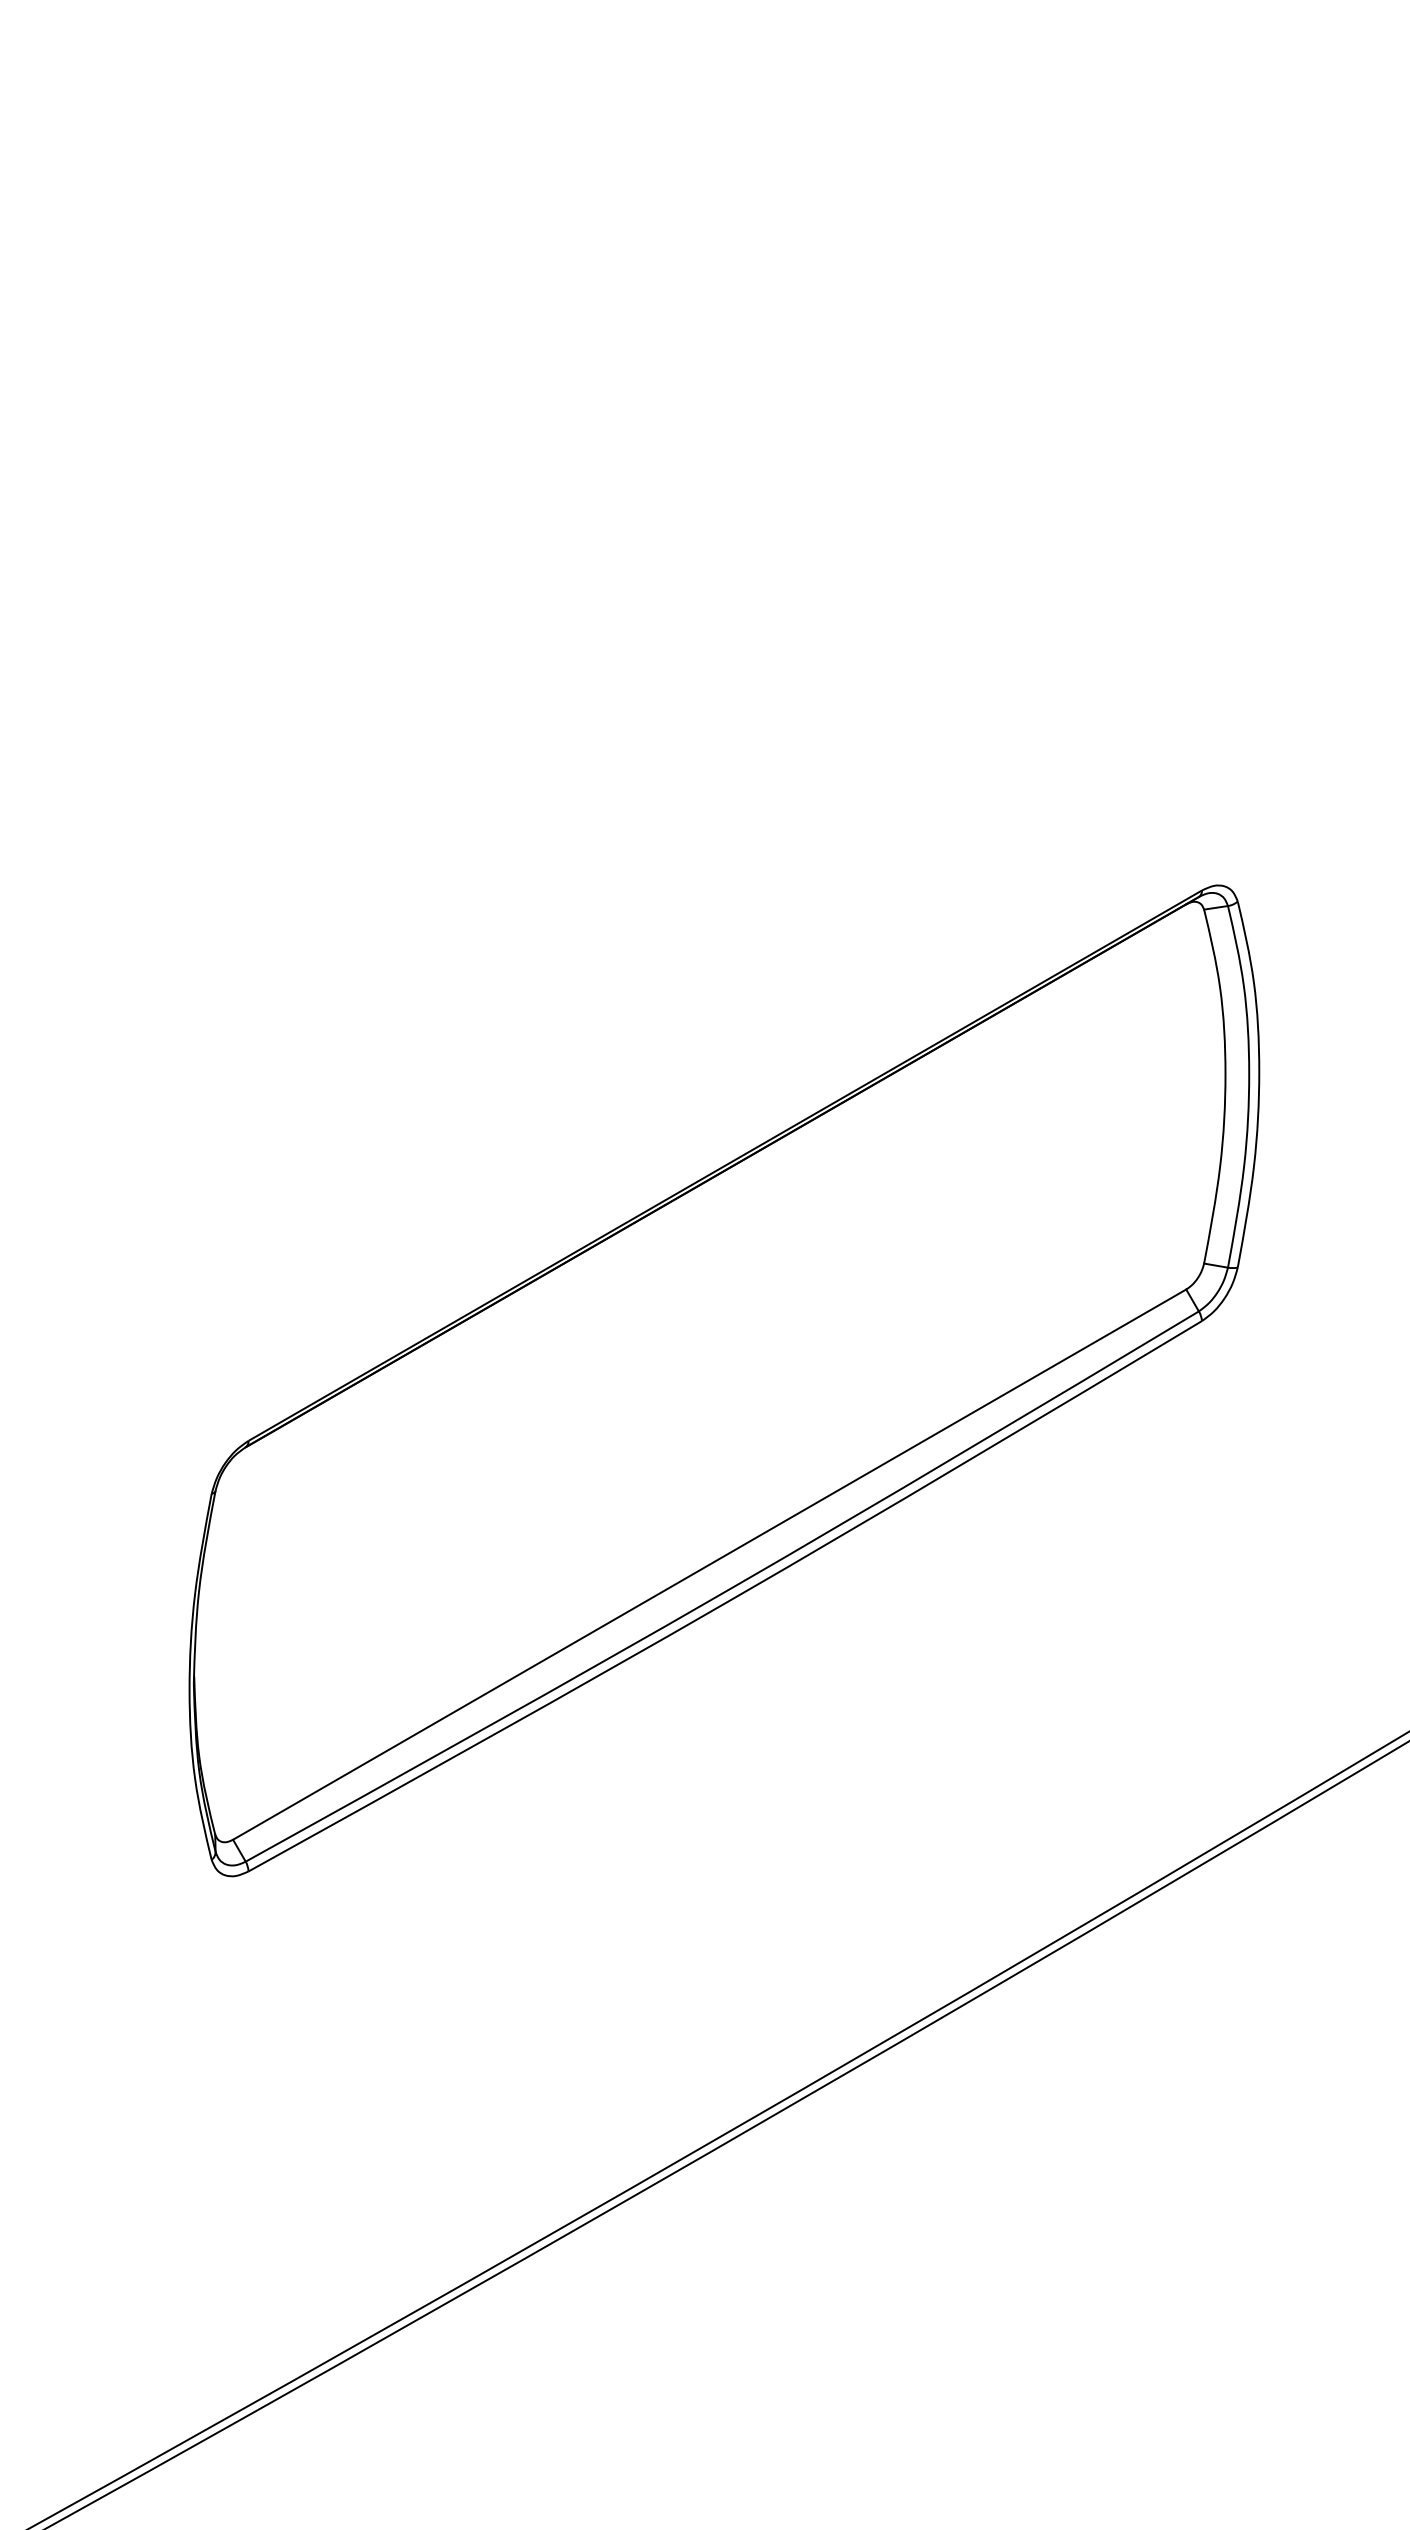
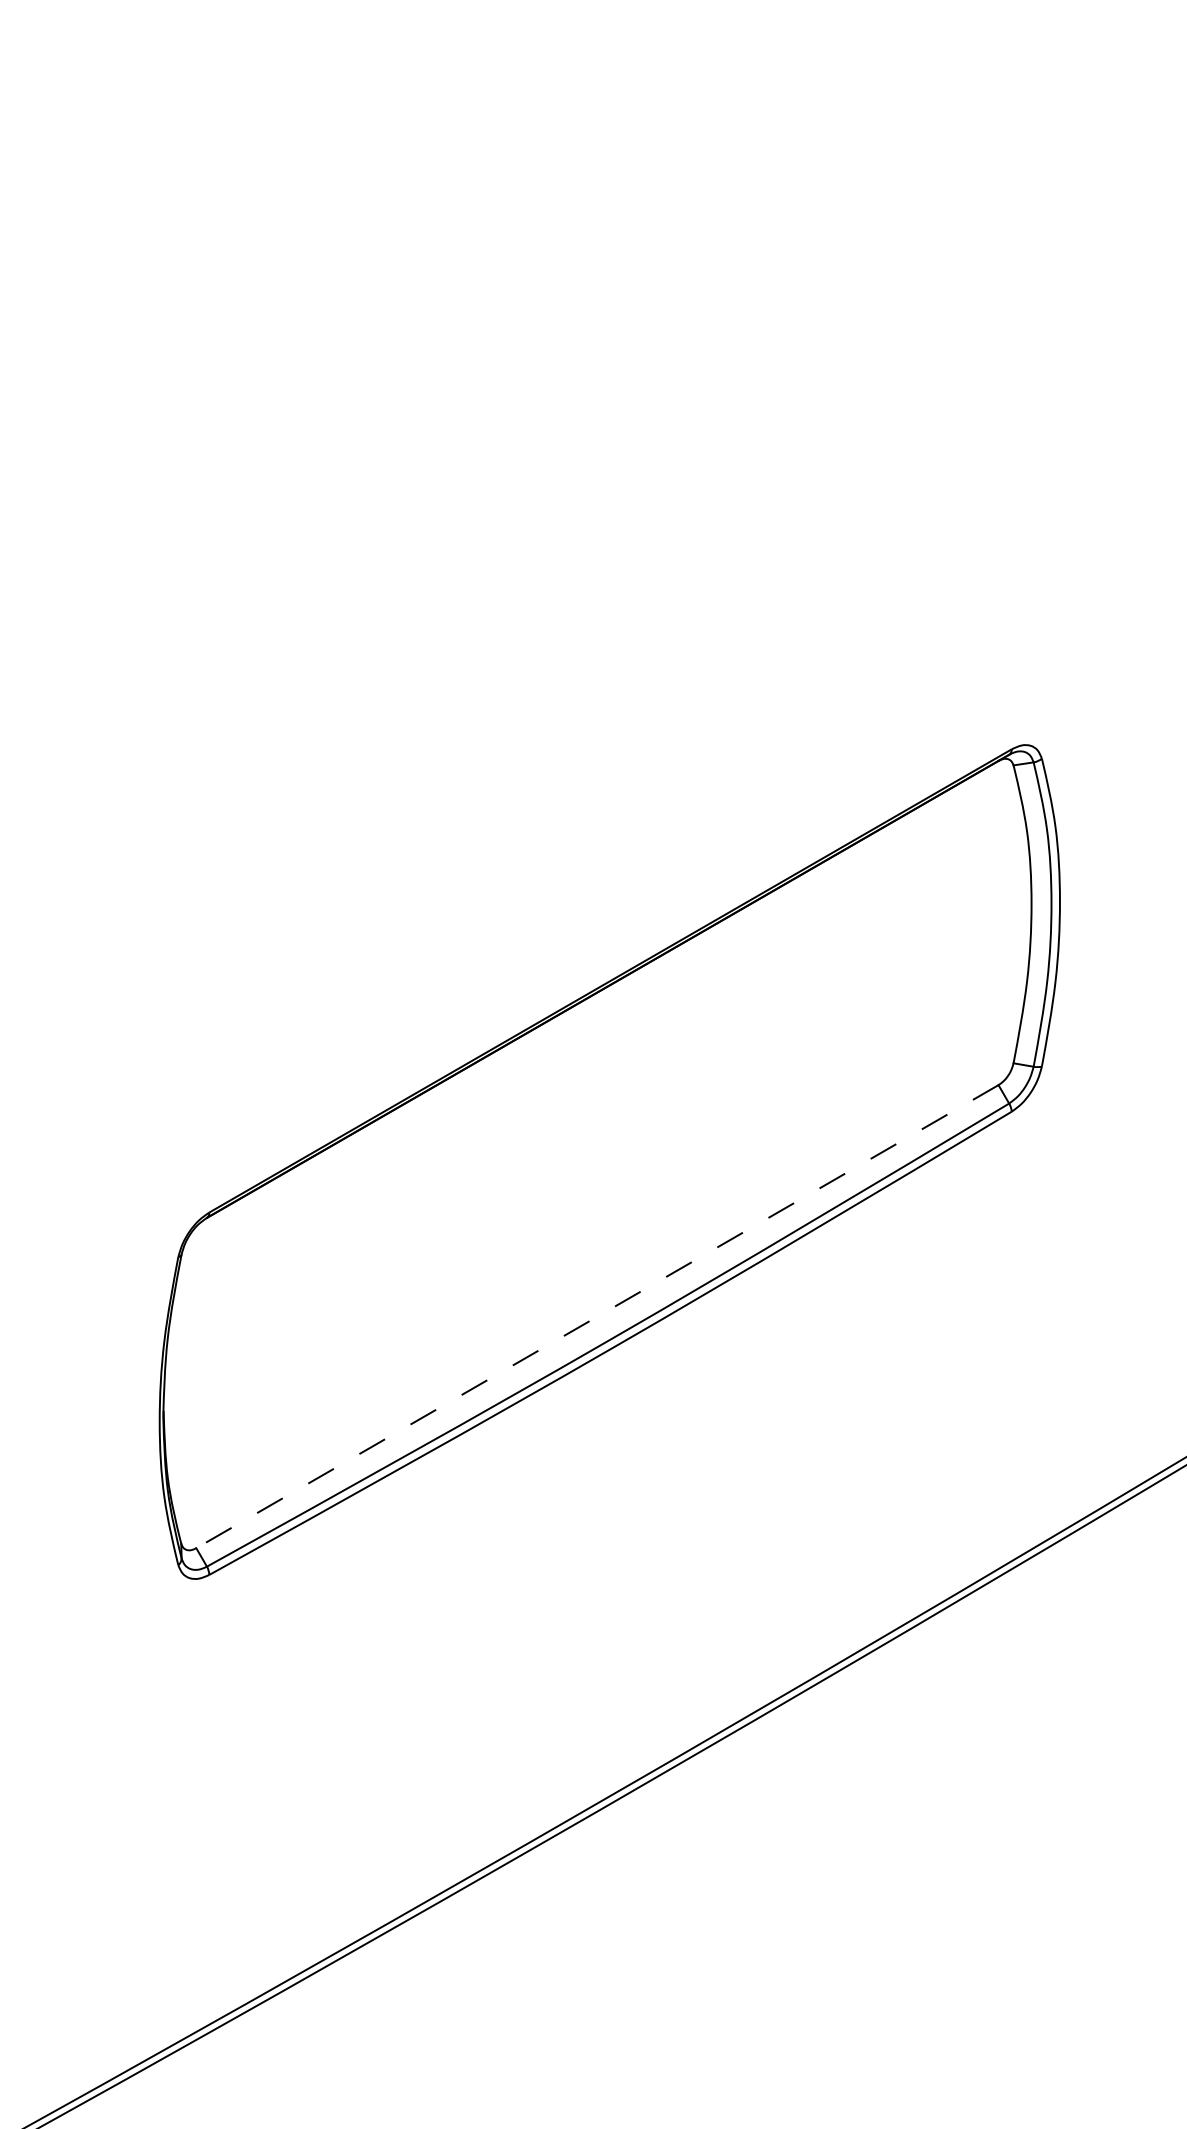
line: (708, 1564) -> (596, 1316), solid -> dashed

